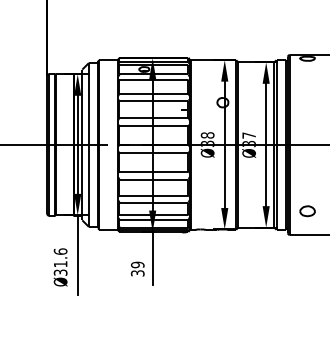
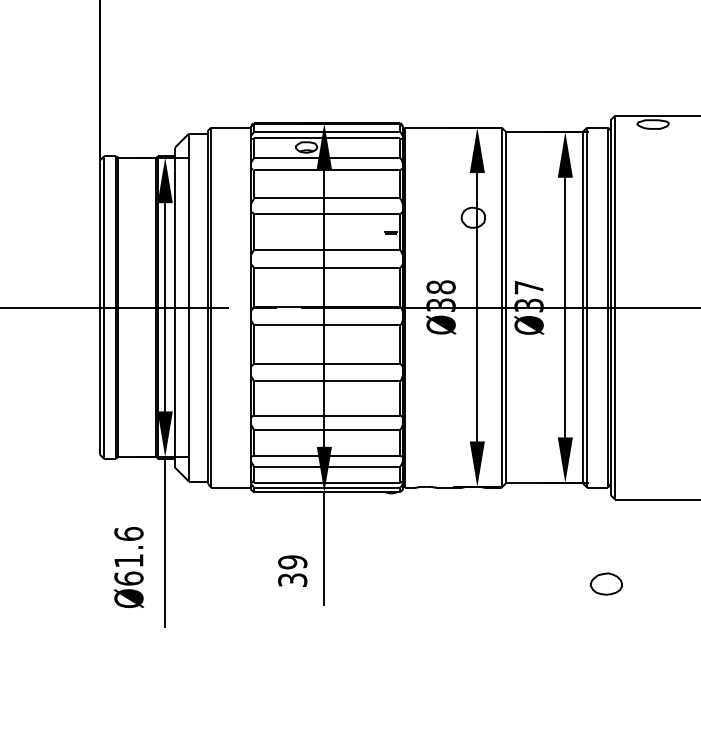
part: (307, 211) -> (606, 584), moved
text: (60, 272) -> (128, 578), Ø31.6 -> Ø61.6

